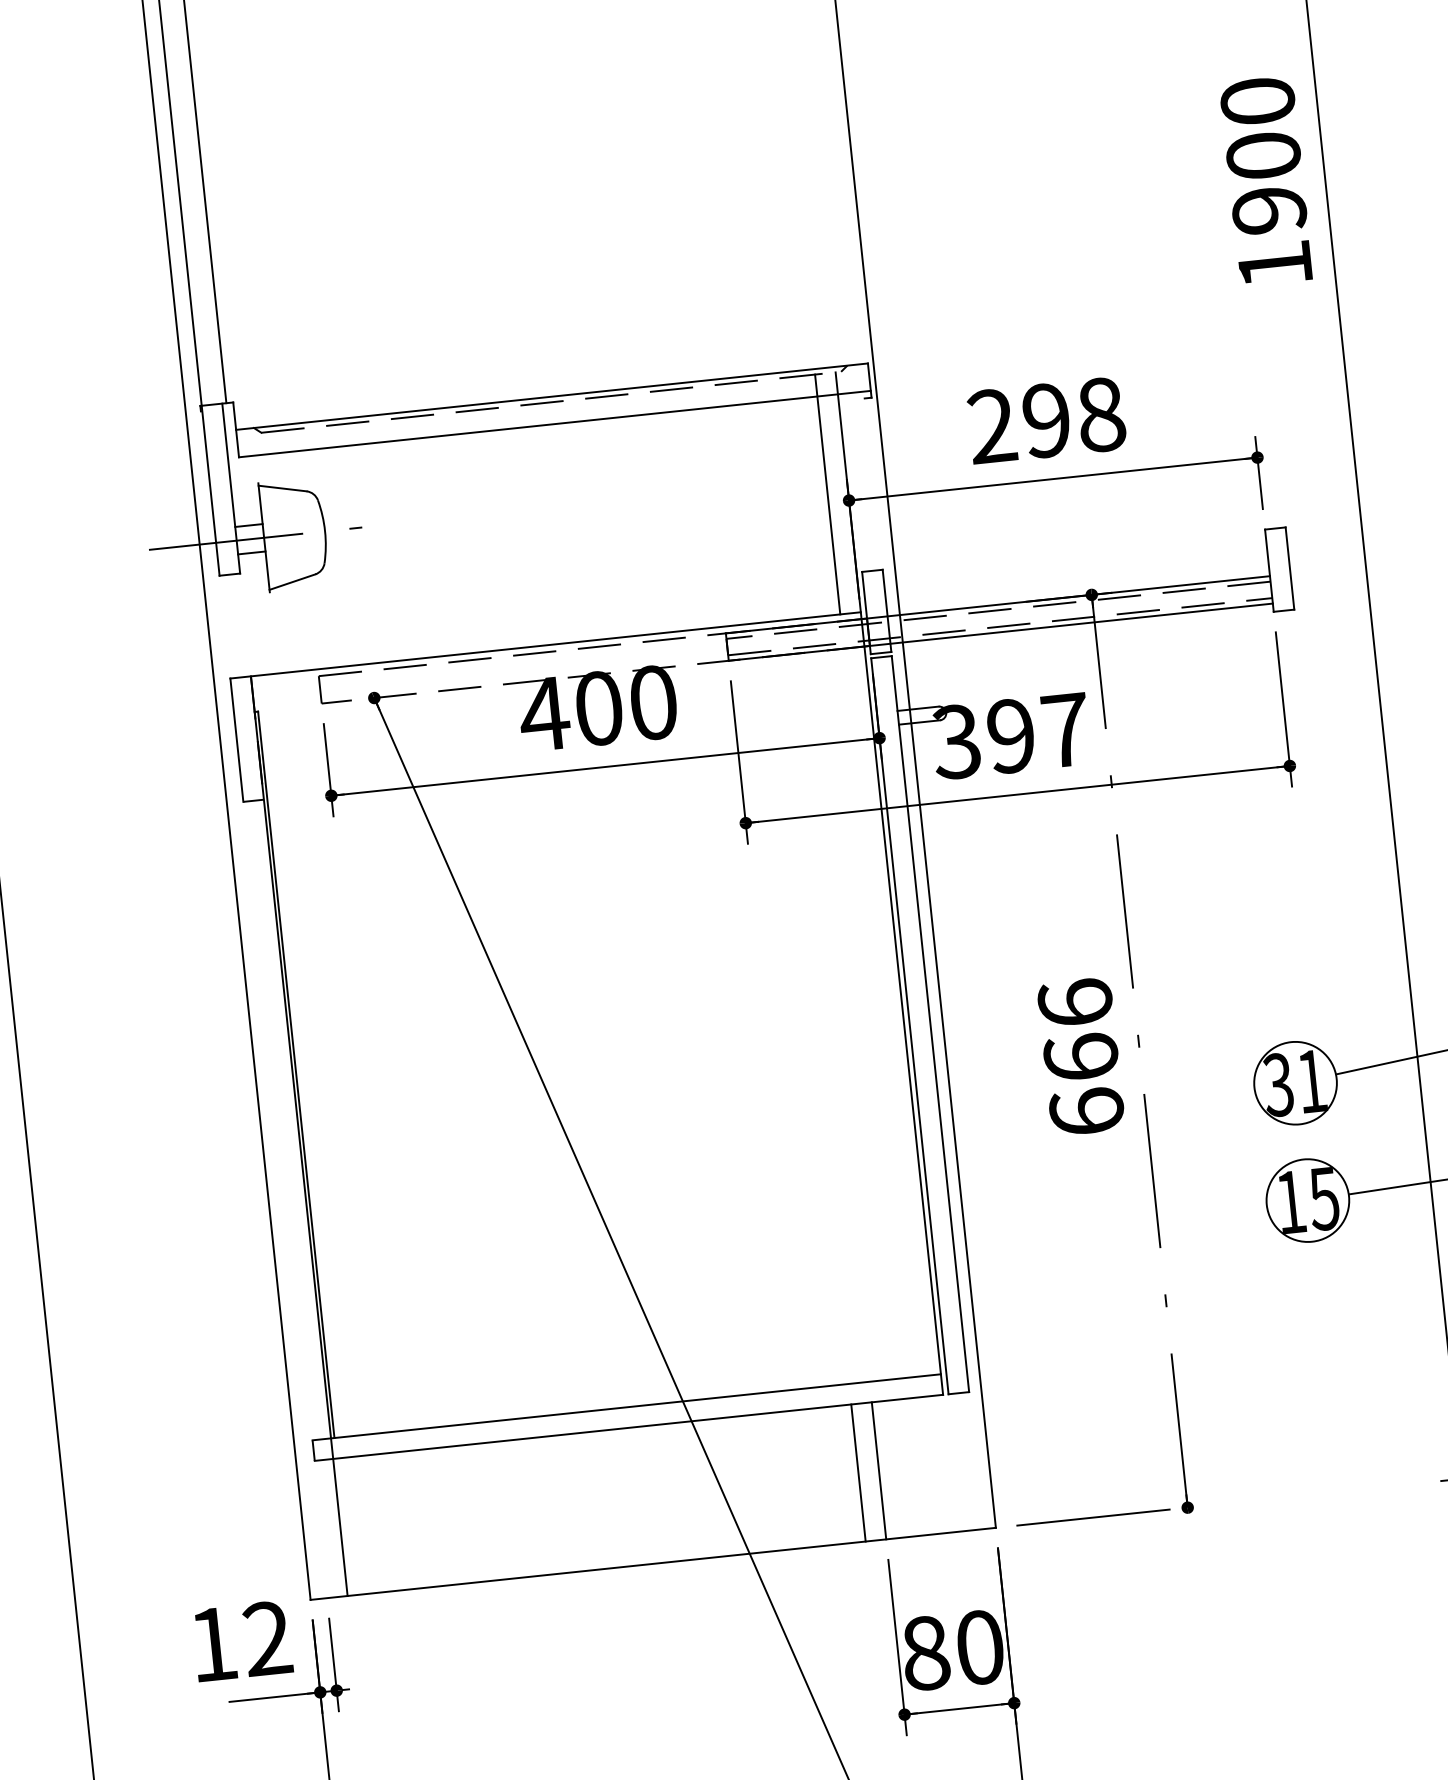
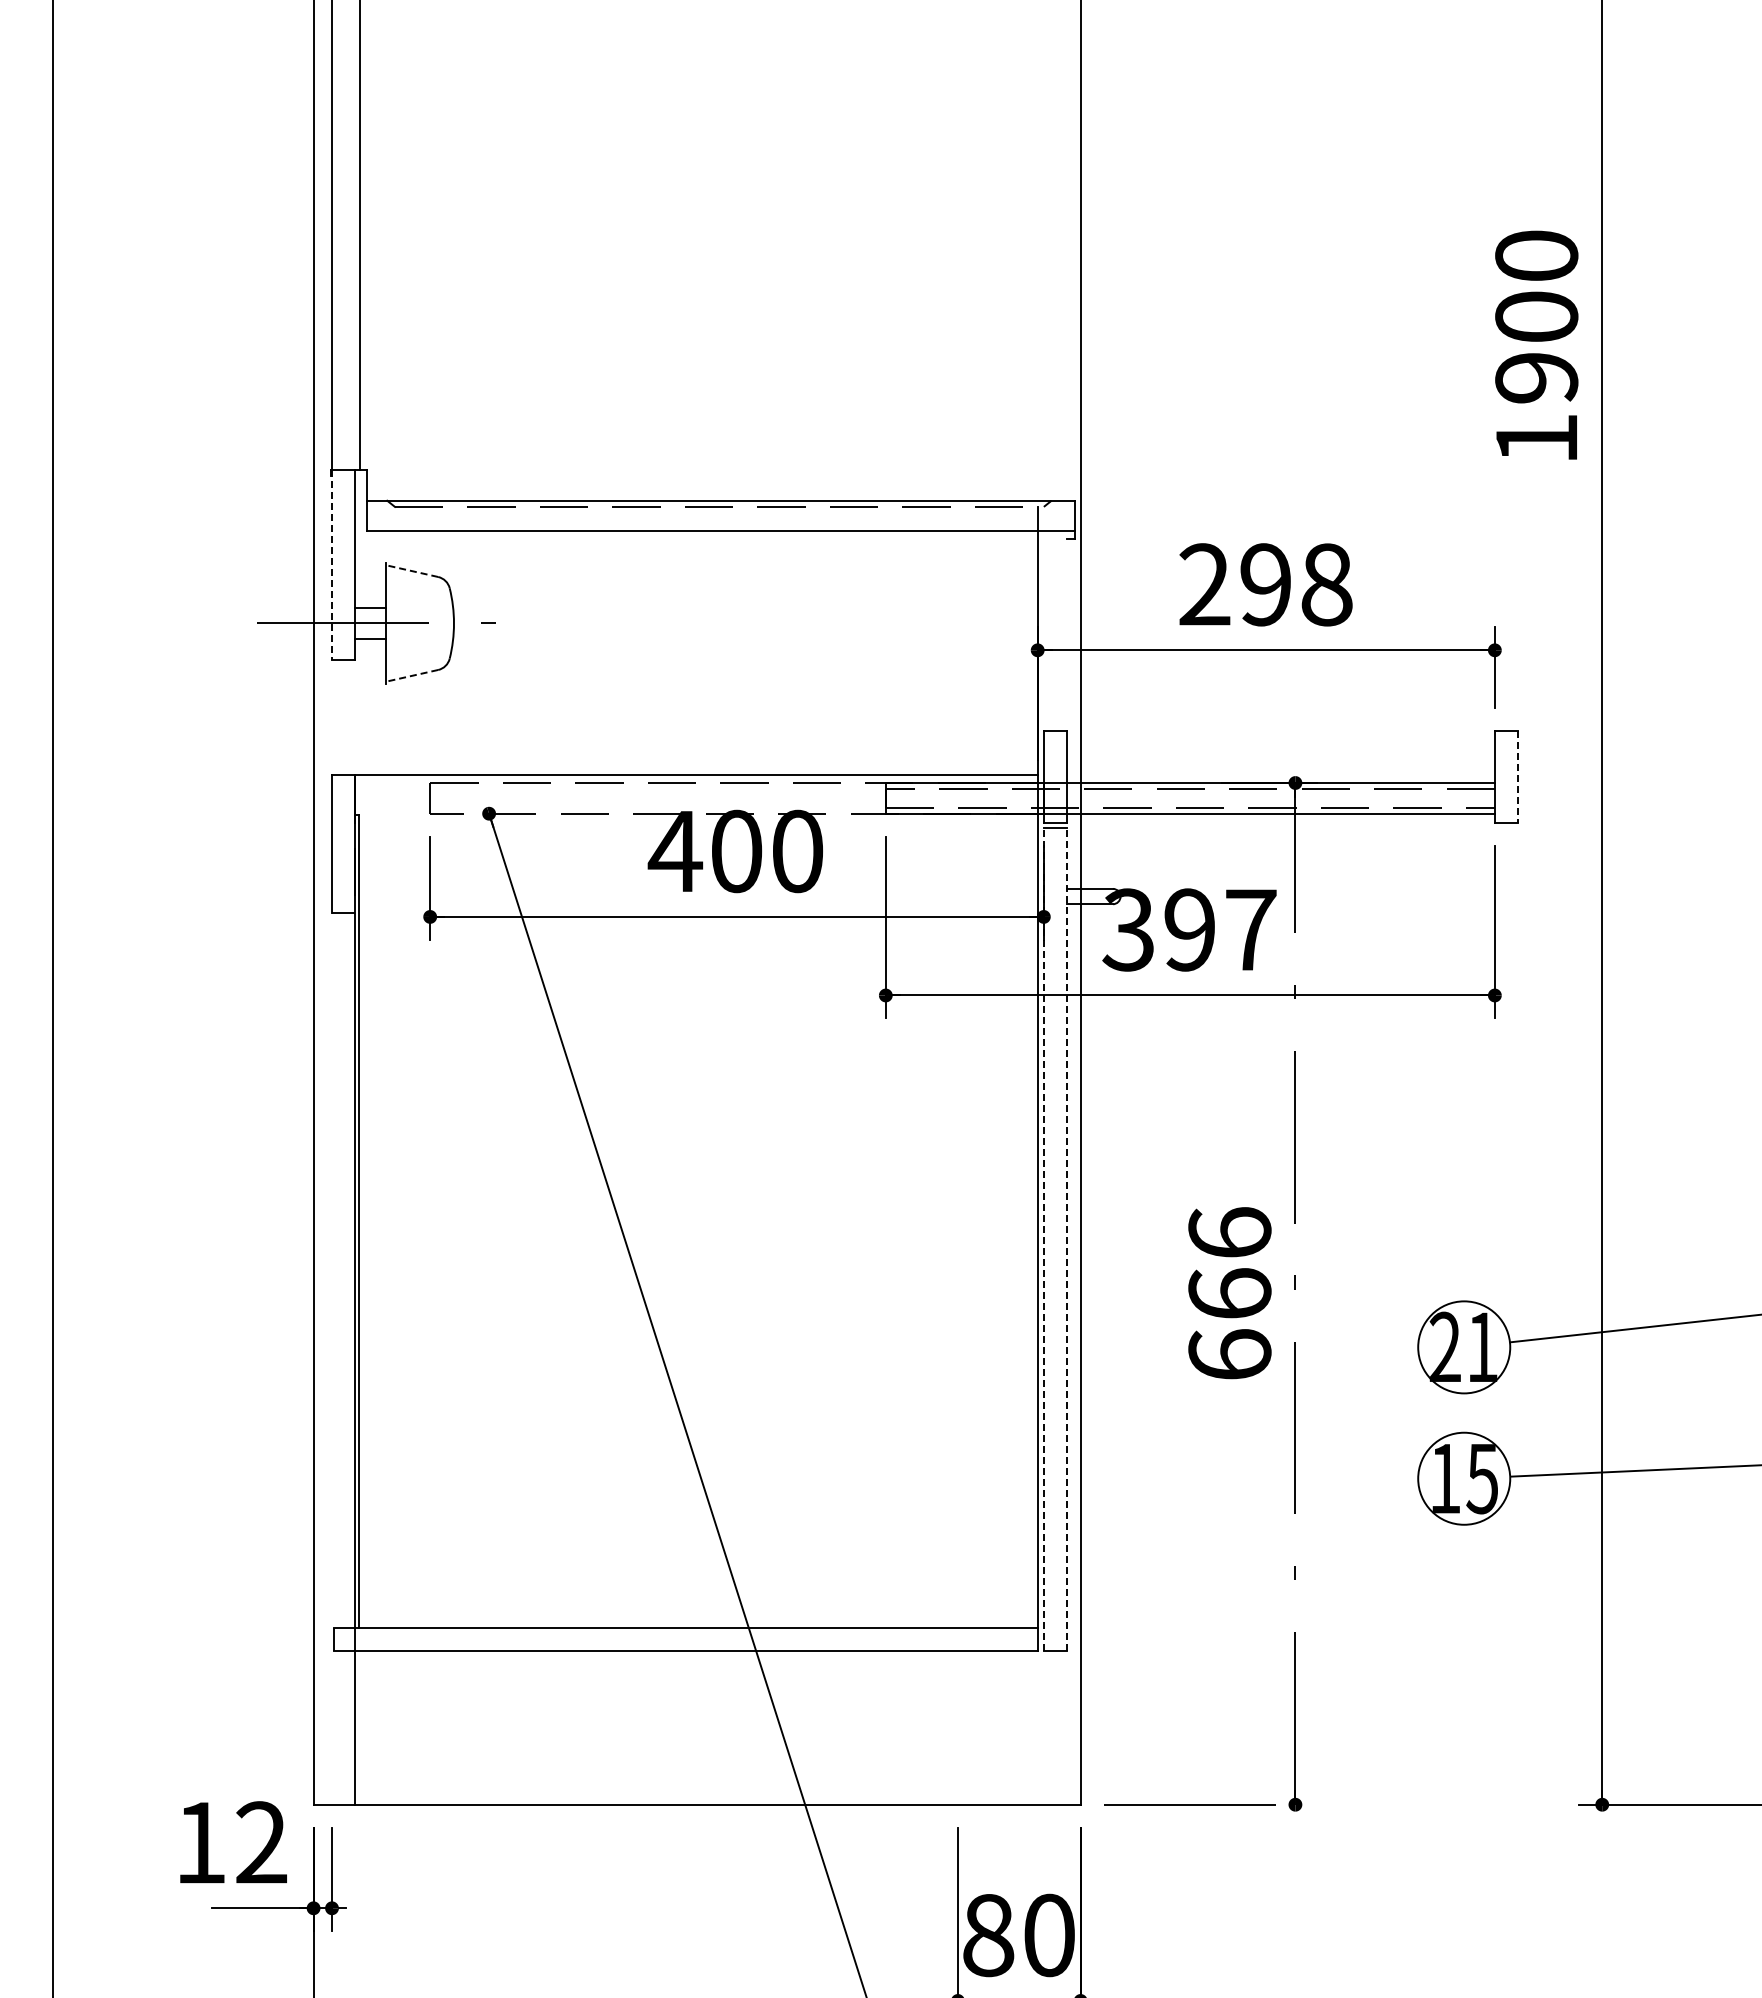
line: (282, 488) -> (411, 571), solid -> dashed
line: (211, 490) -> (332, 565), solid -> dashed
line: (827, 493) -> (1014, 640), removed
line: (1289, 569) -> (1517, 777), solid -> dashed
line: (291, 581) -> (411, 675), solid -> dashed
line: (930, 1024) -> (1066, 1239), solid -> dashed
line: (909, 1026) -> (1043, 1239), solid -> dashed
text: (1277, 1085) -> (1444, 1347), 31 -> 21
line: (878, 1470) -> (957, 1727), removed
line: (858, 1472) -> (934, 1727), removed

